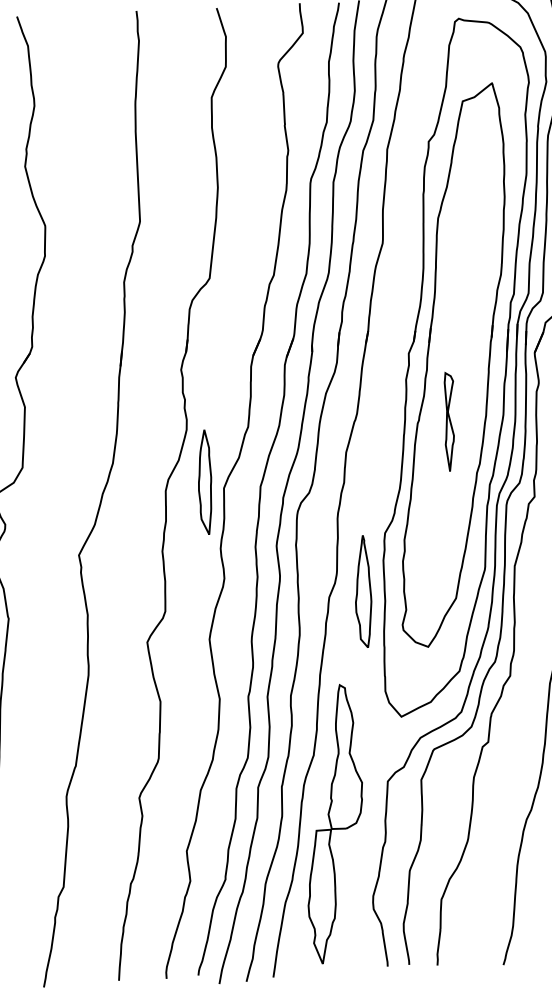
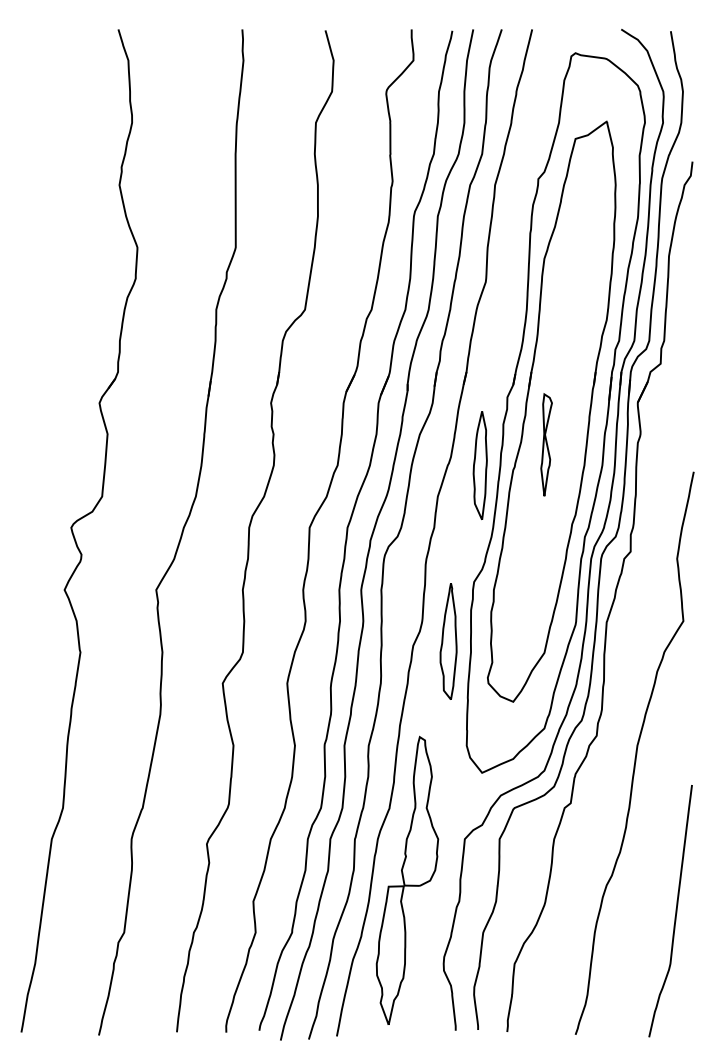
part: (449, 421) -> (546, 444), moved
part: (204, 482) -> (479, 465), moved

